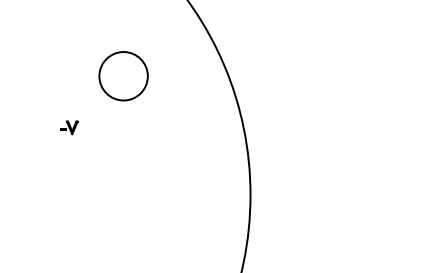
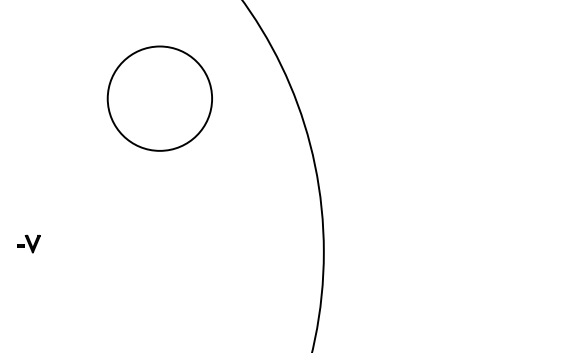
circle: (123, 75) -> (159, 97), size x1.67
part: (69, 127) -> (29, 243), moved

